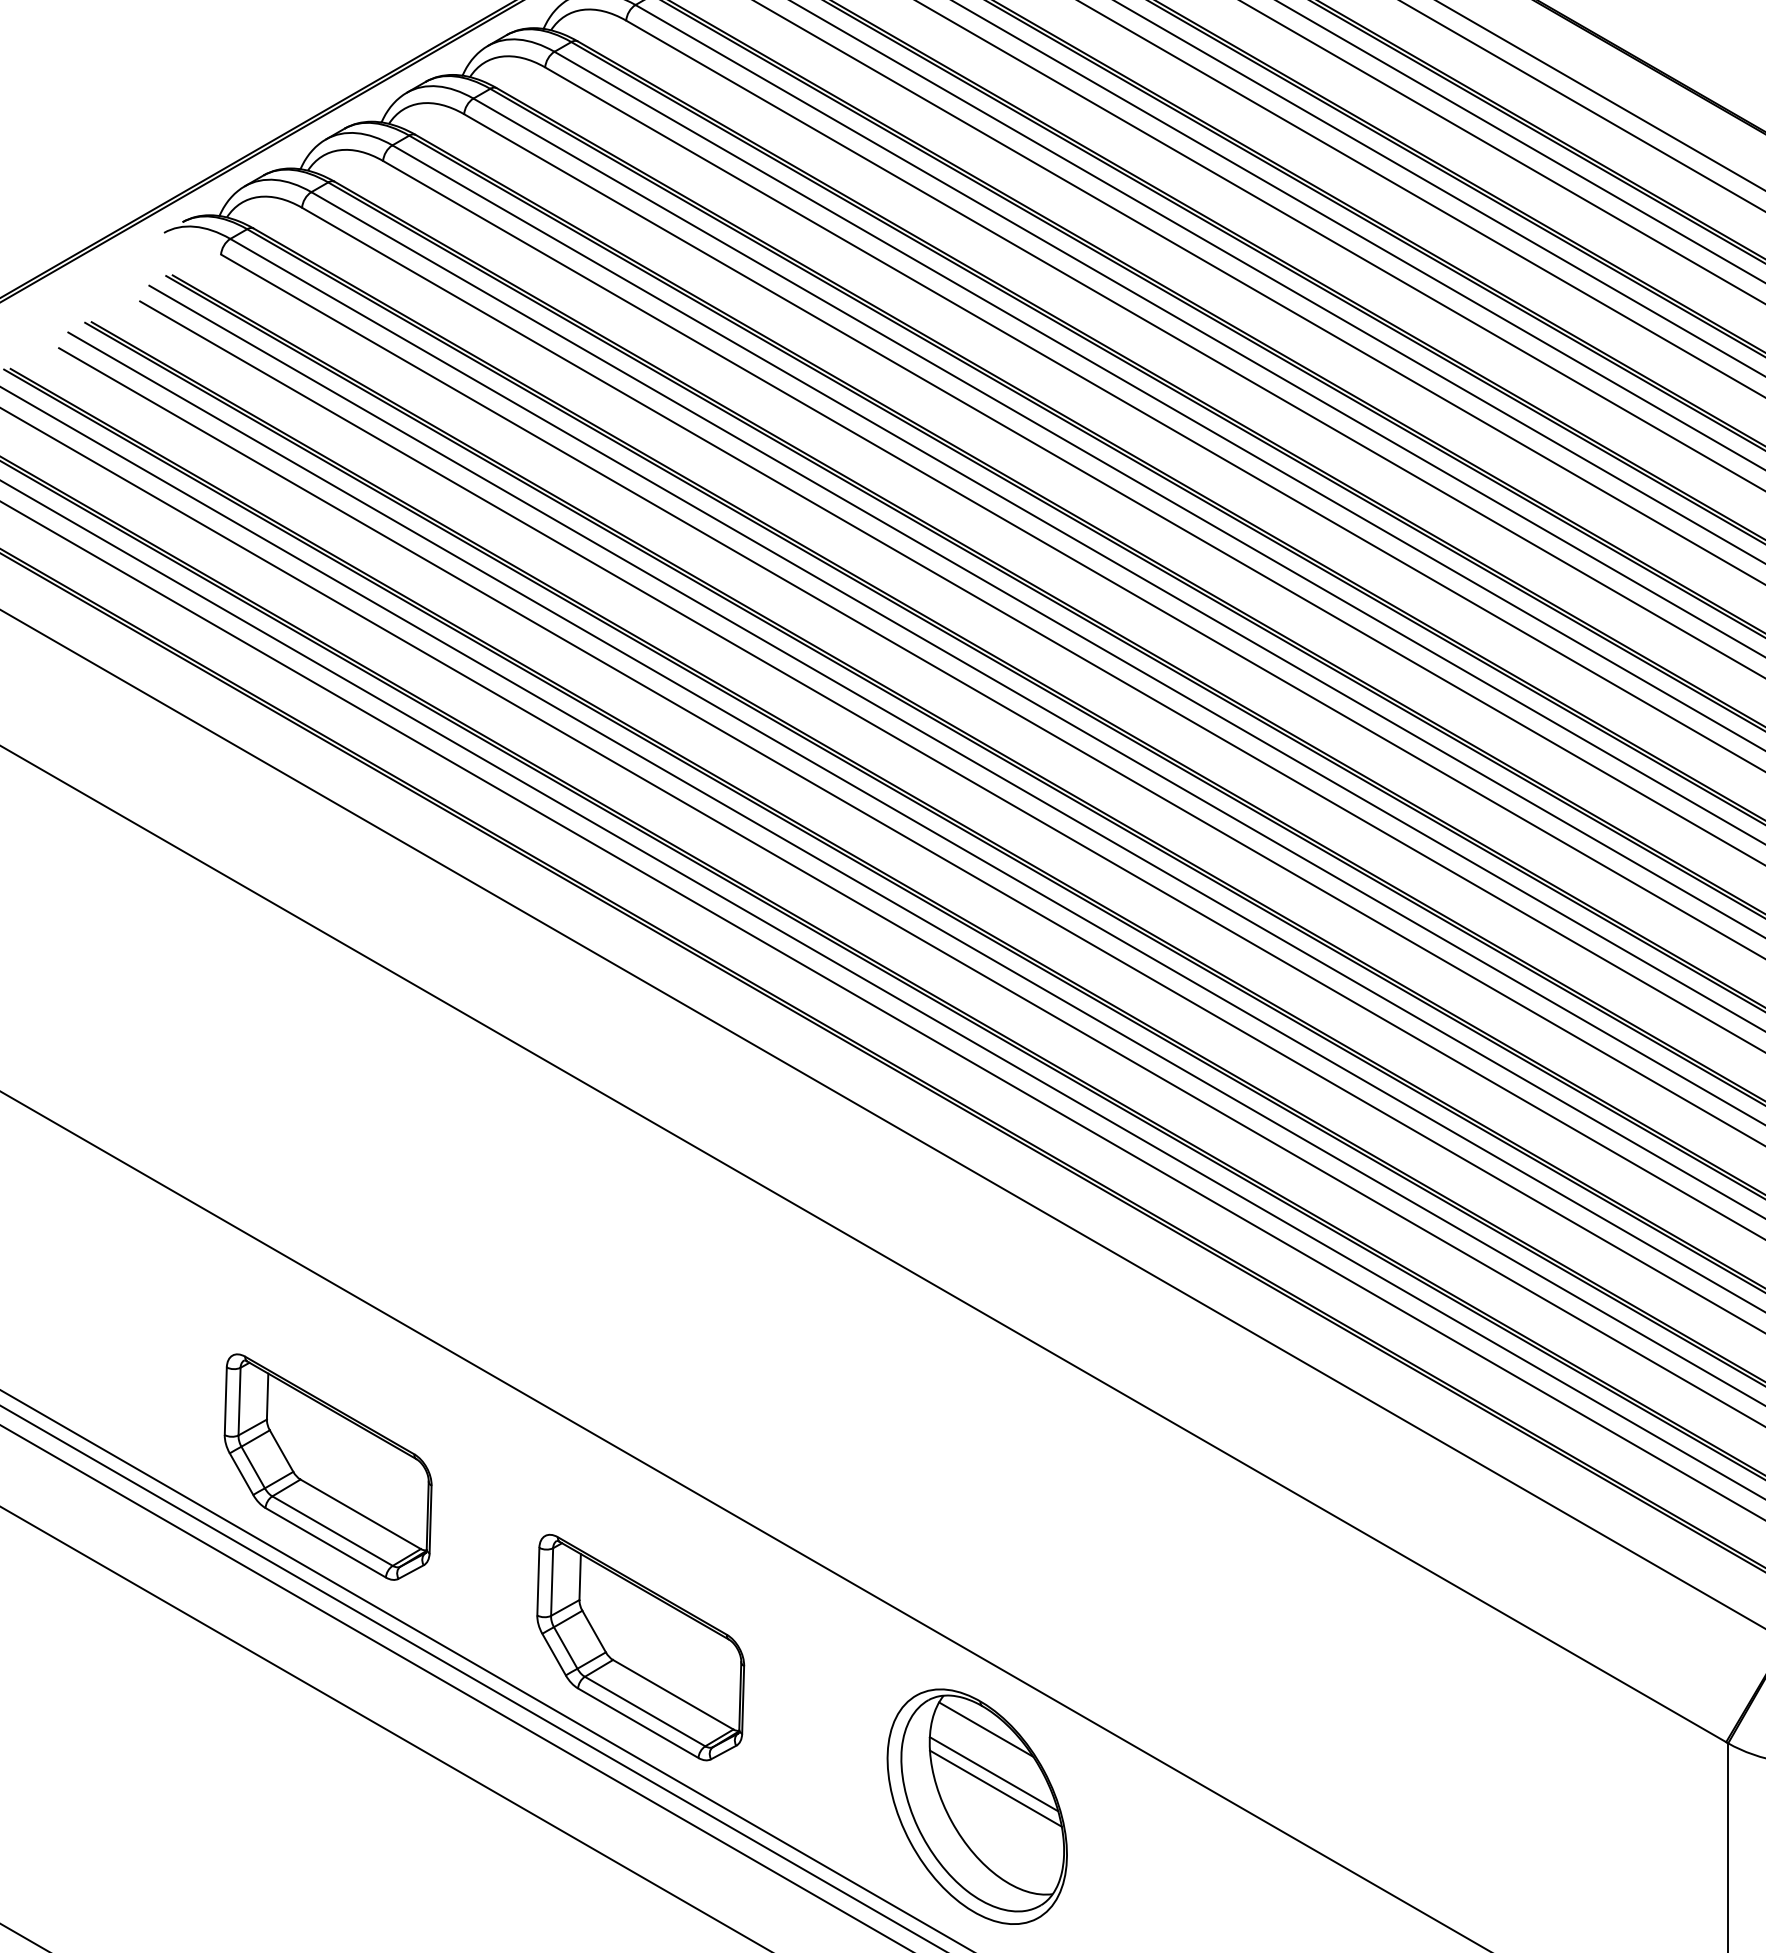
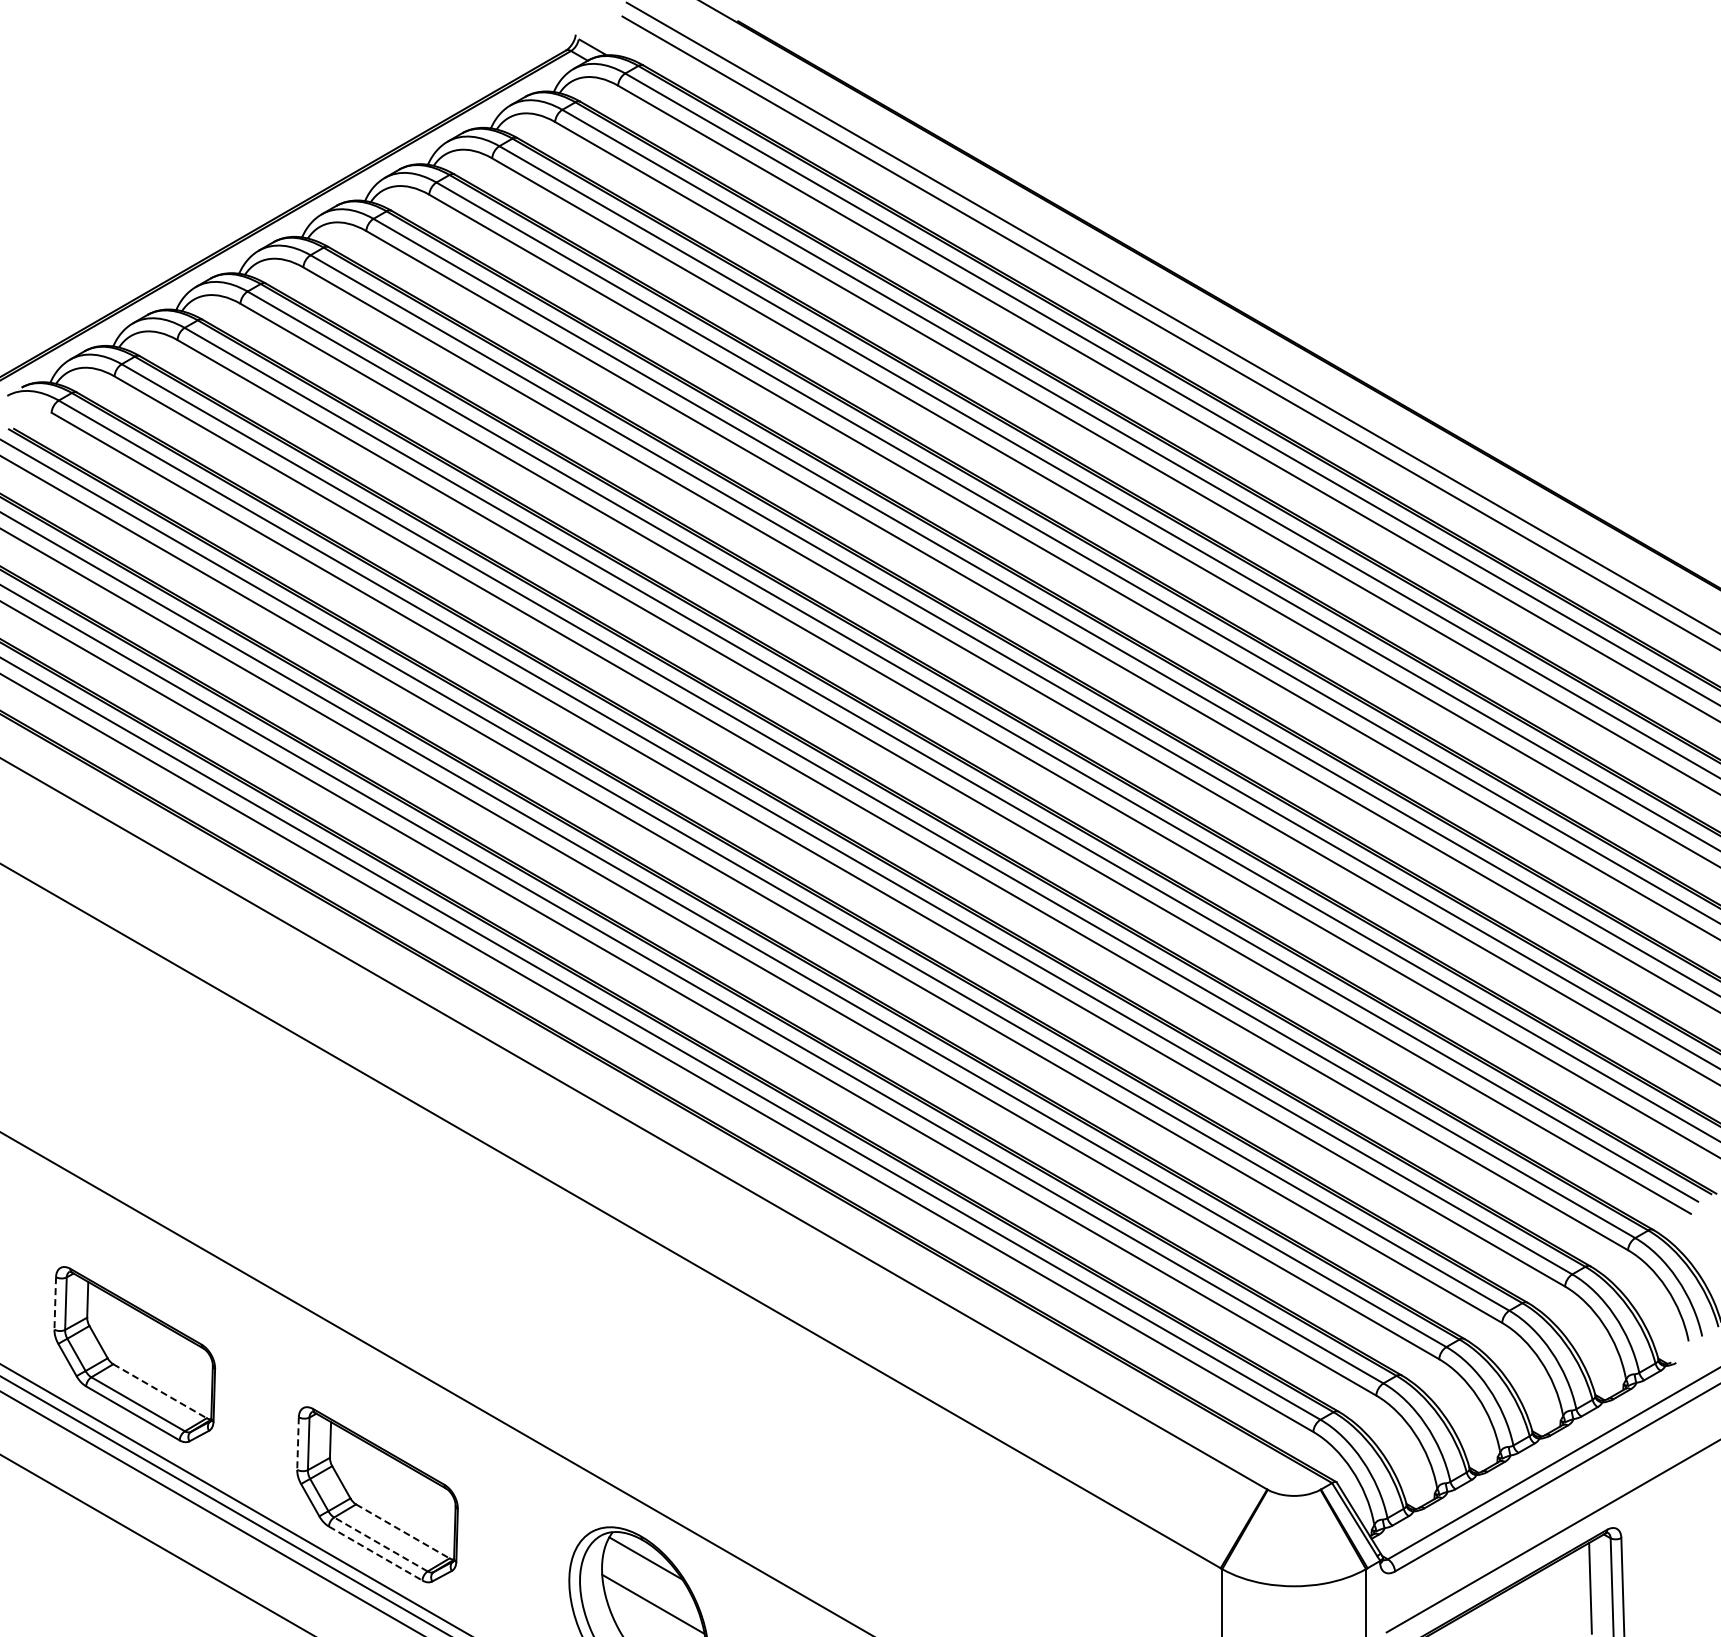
line: (226, 1401) -> (55, 1303), solid -> dashed
line: (361, 1514) -> (160, 1391), solid -> dashed
line: (538, 1582) -> (298, 1444), solid -> dashed
line: (672, 1694) -> (402, 1531), solid -> dashed
line: (644, 1711) -> (380, 1544), solid -> dashed
line: (638, 1723) -> (375, 1553), solid -> dashed
line: (993, 1773) -> (651, 1592), removed

